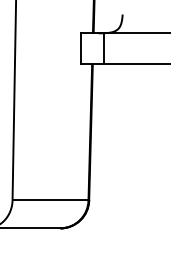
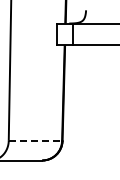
line: (50, 199) -> (35, 140), solid -> dashed

